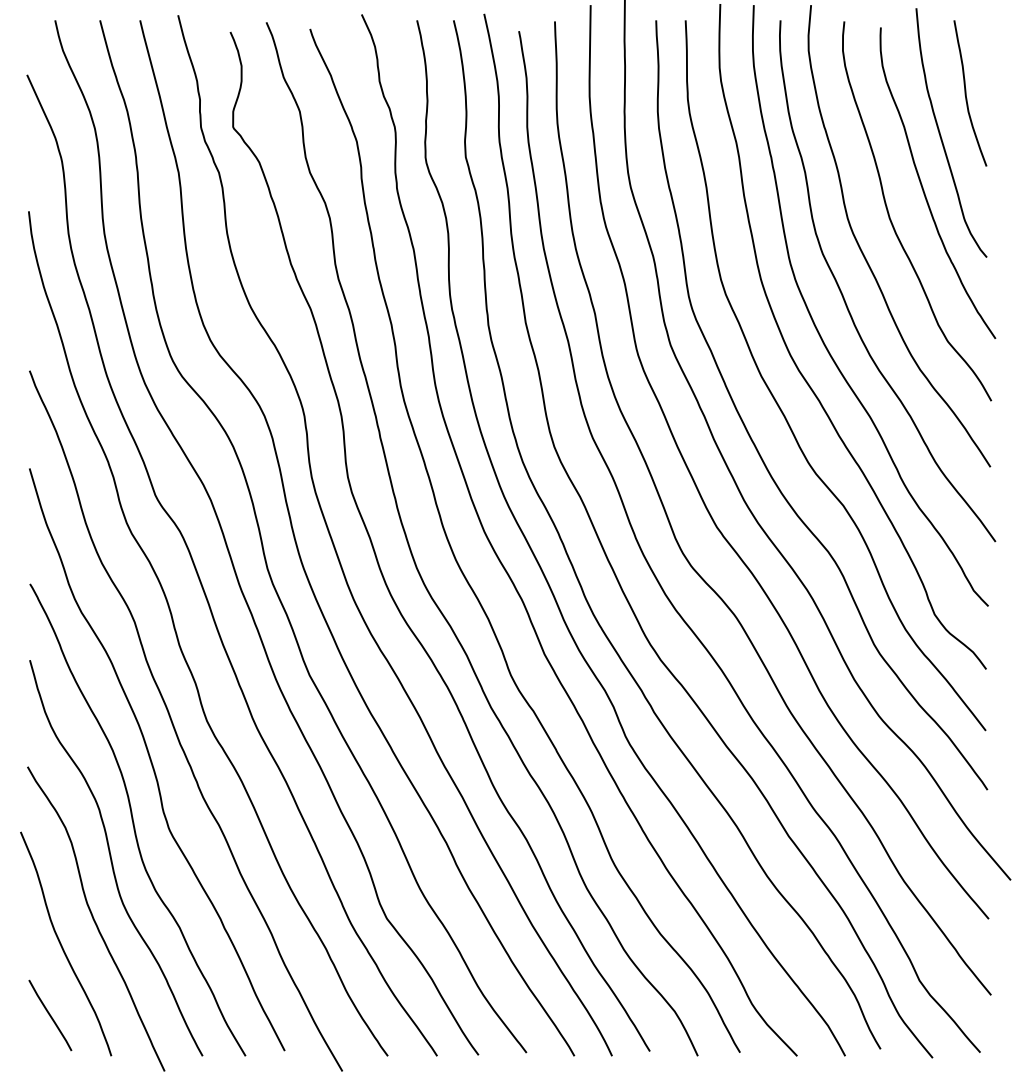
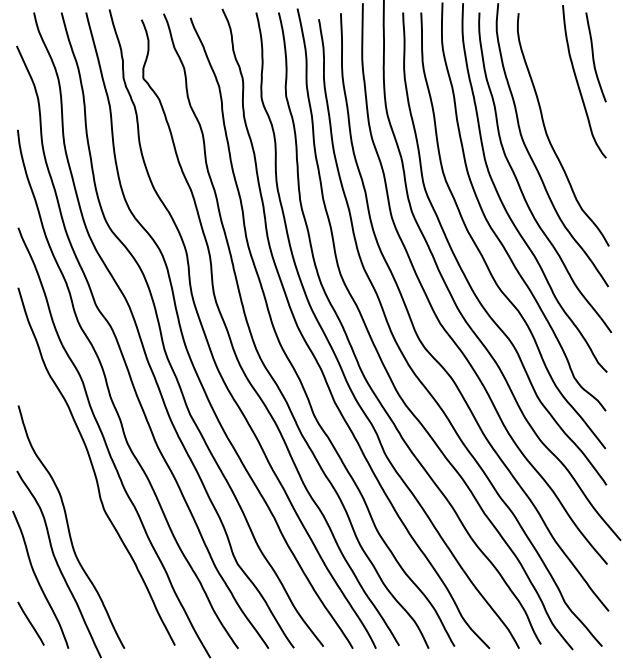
curve: (923, 186) -> (567, 114), removed
curve: (134, 819) -> (82, 503), removed

